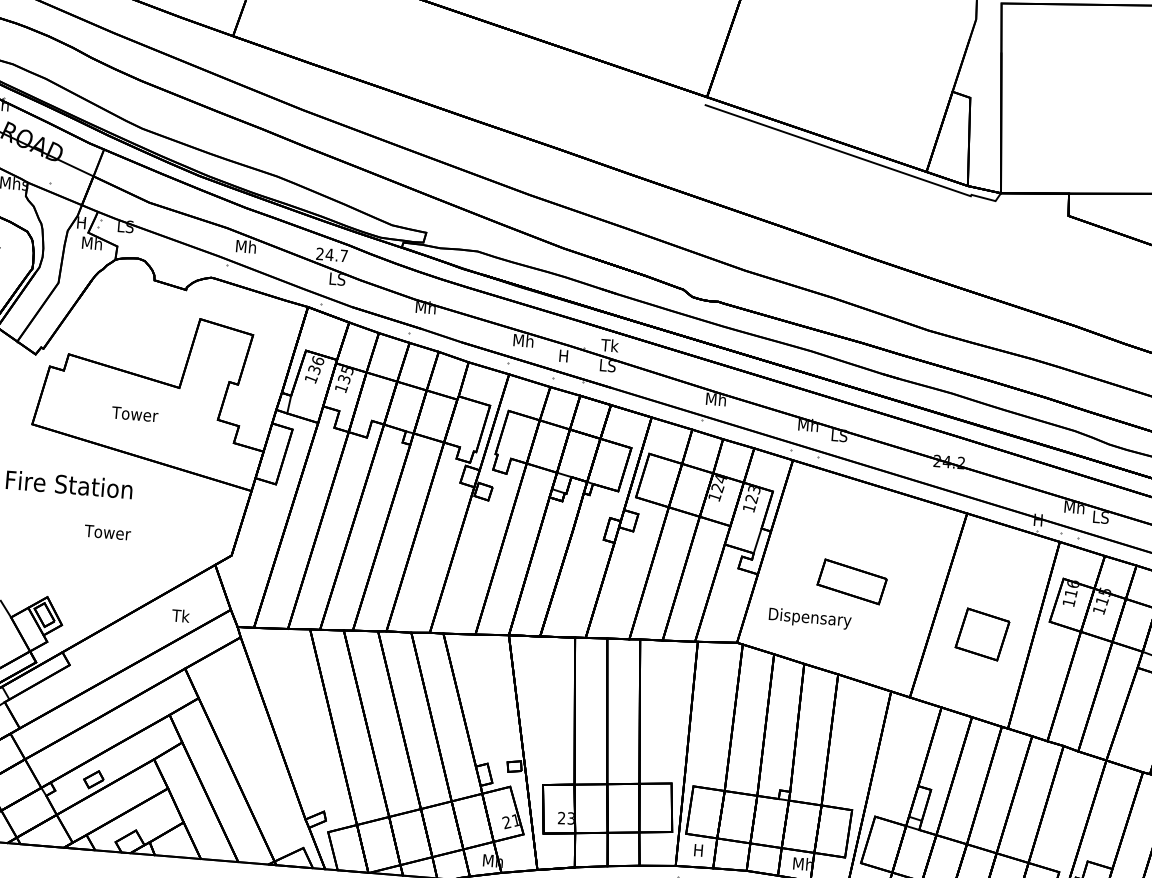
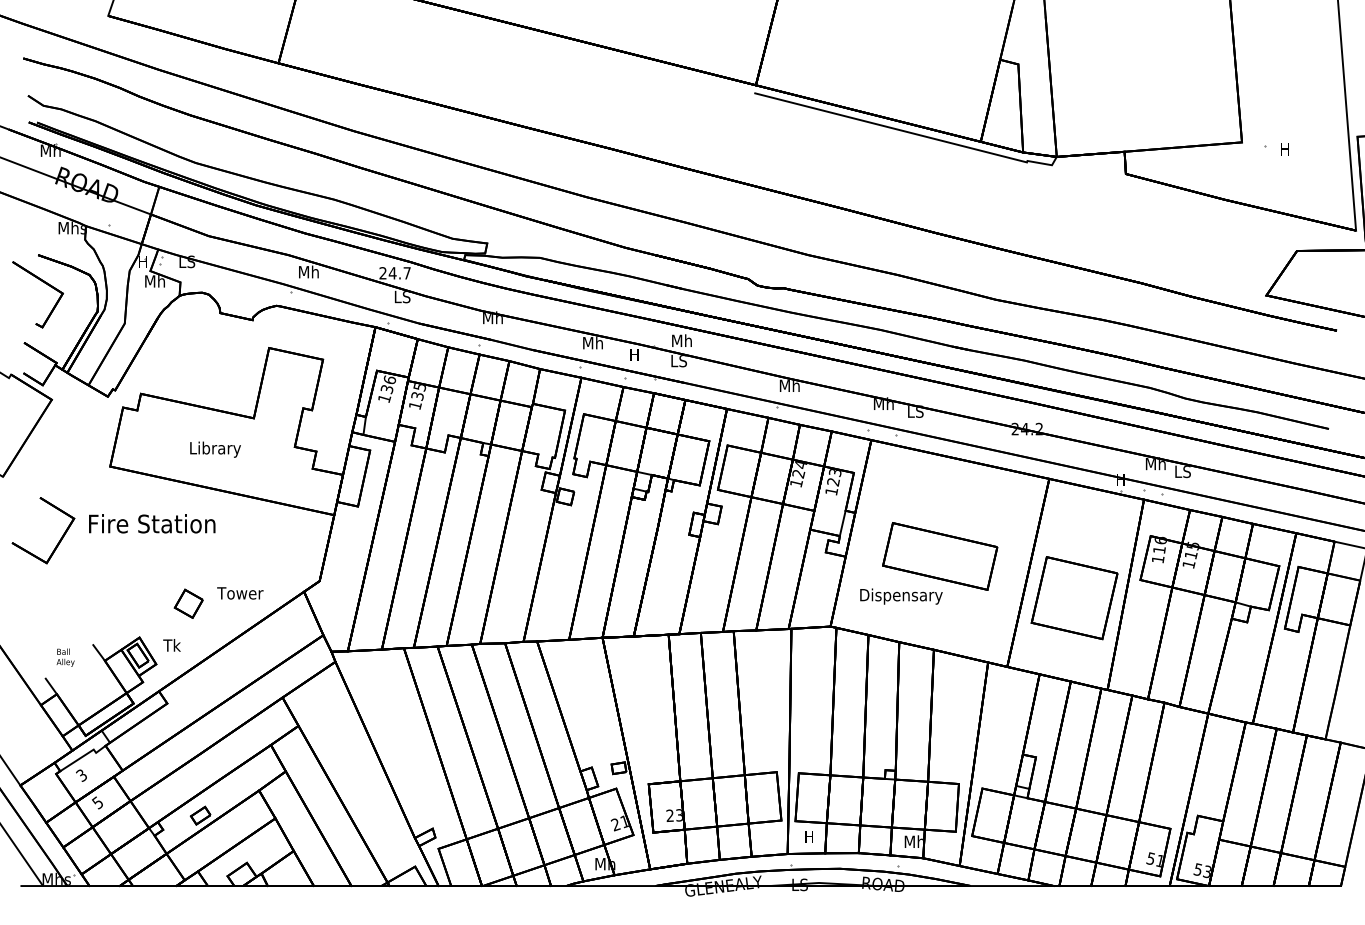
text: (610, 345) -> (680, 340), Tk -> Mh
text: (137, 415) -> (214, 449), Tower -> Library
text: (107, 532) -> (240, 593), moved
part: (99, 567) -> (188, 603), added
part: (852, 581) -> (940, 556), size x1.67
text: (180, 615) -> (171, 645), moved
part: (982, 634) -> (1074, 598), size x1.67

